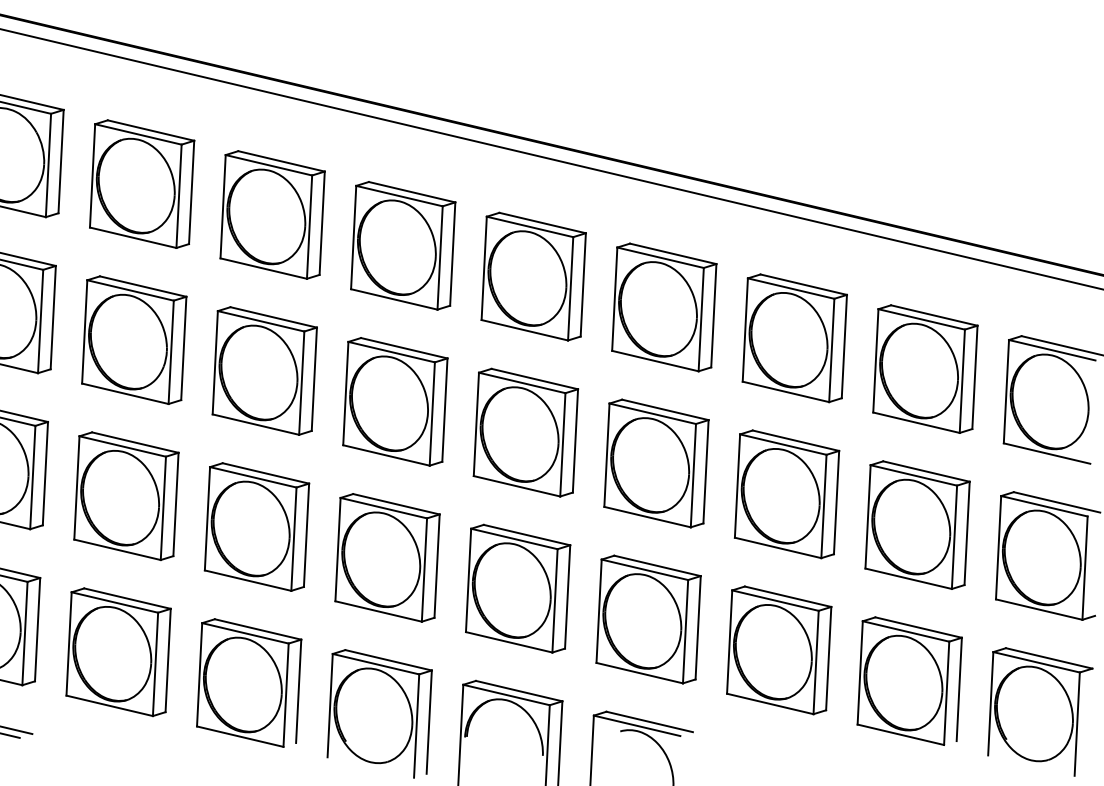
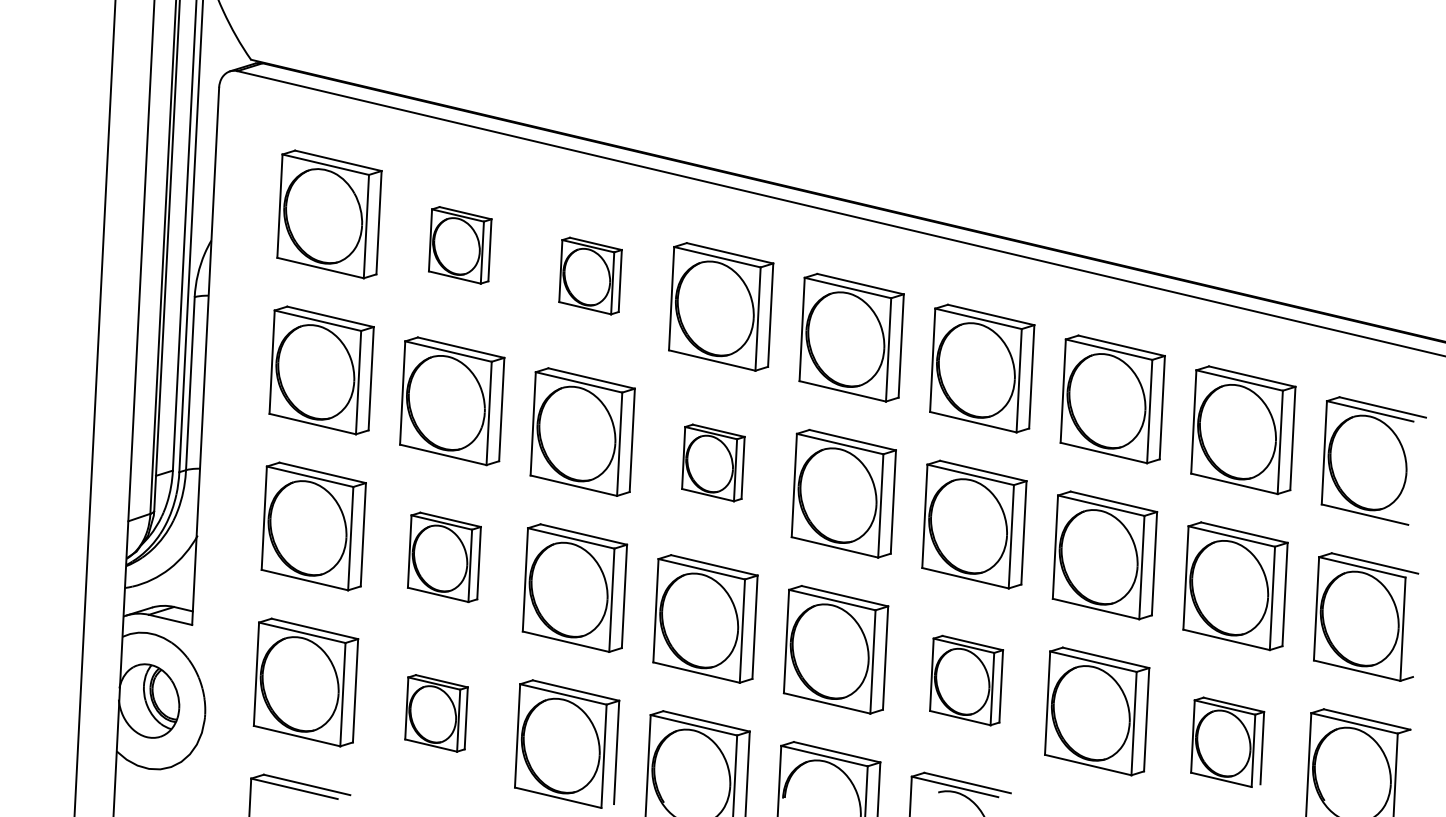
part: (142, 184) -> (460, 245), size x0.6
part: (272, 214) -> (590, 275), size x0.6
part: (395, 401) -> (713, 462), size x0.6
part: (126, 496) -> (444, 557), size x0.7
part: (648, 619) -> (966, 680), size x0.7
part: (118, 652) -> (436, 713), size x0.6
part: (909, 681) -> (1227, 742), size x0.7

